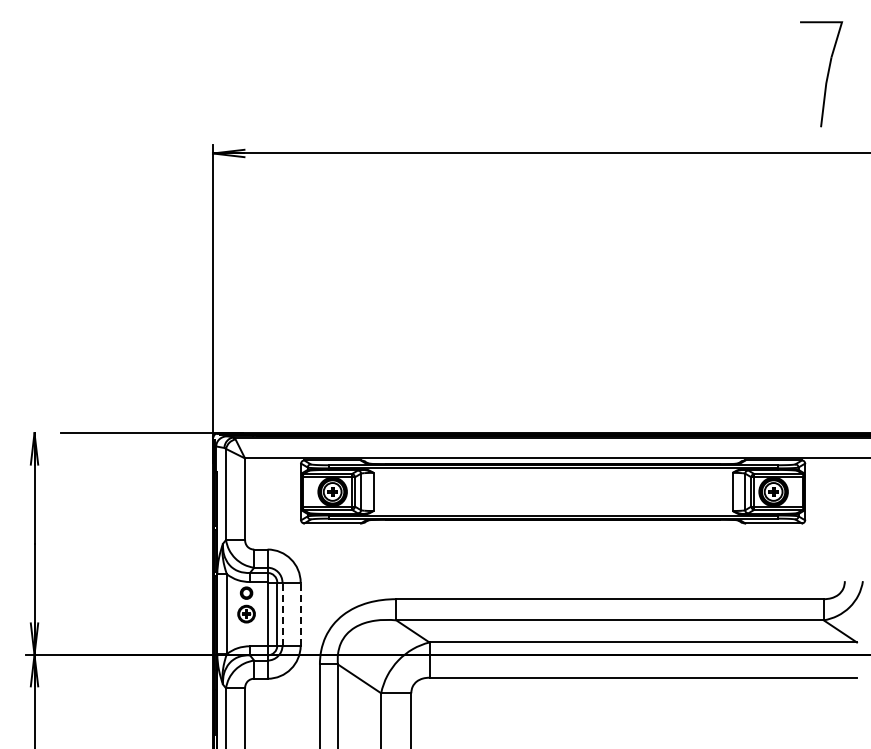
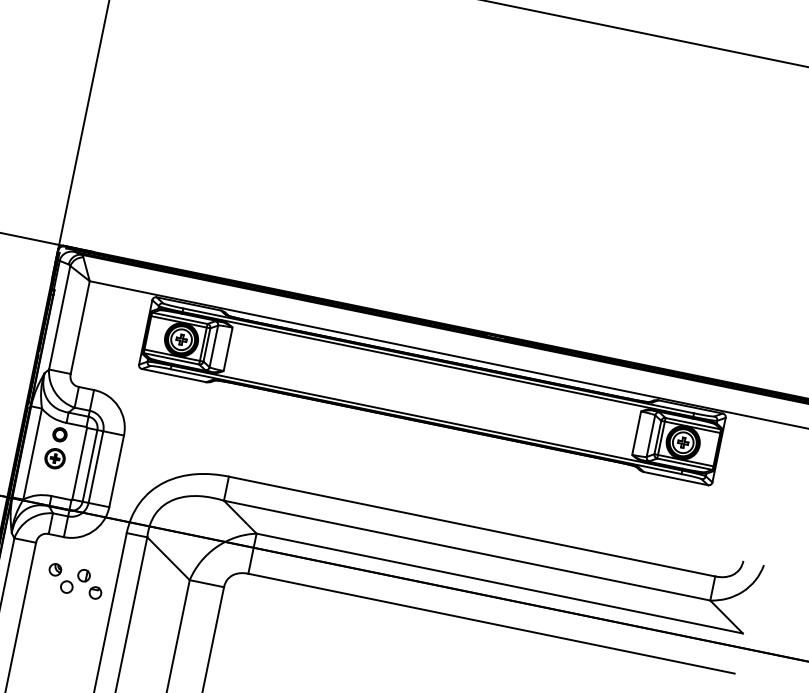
line: (282, 613) -> (96, 466), dashed -> solid
line: (300, 613) -> (116, 470), dashed -> solid
part: (284, 713) -> (75, 580), added

